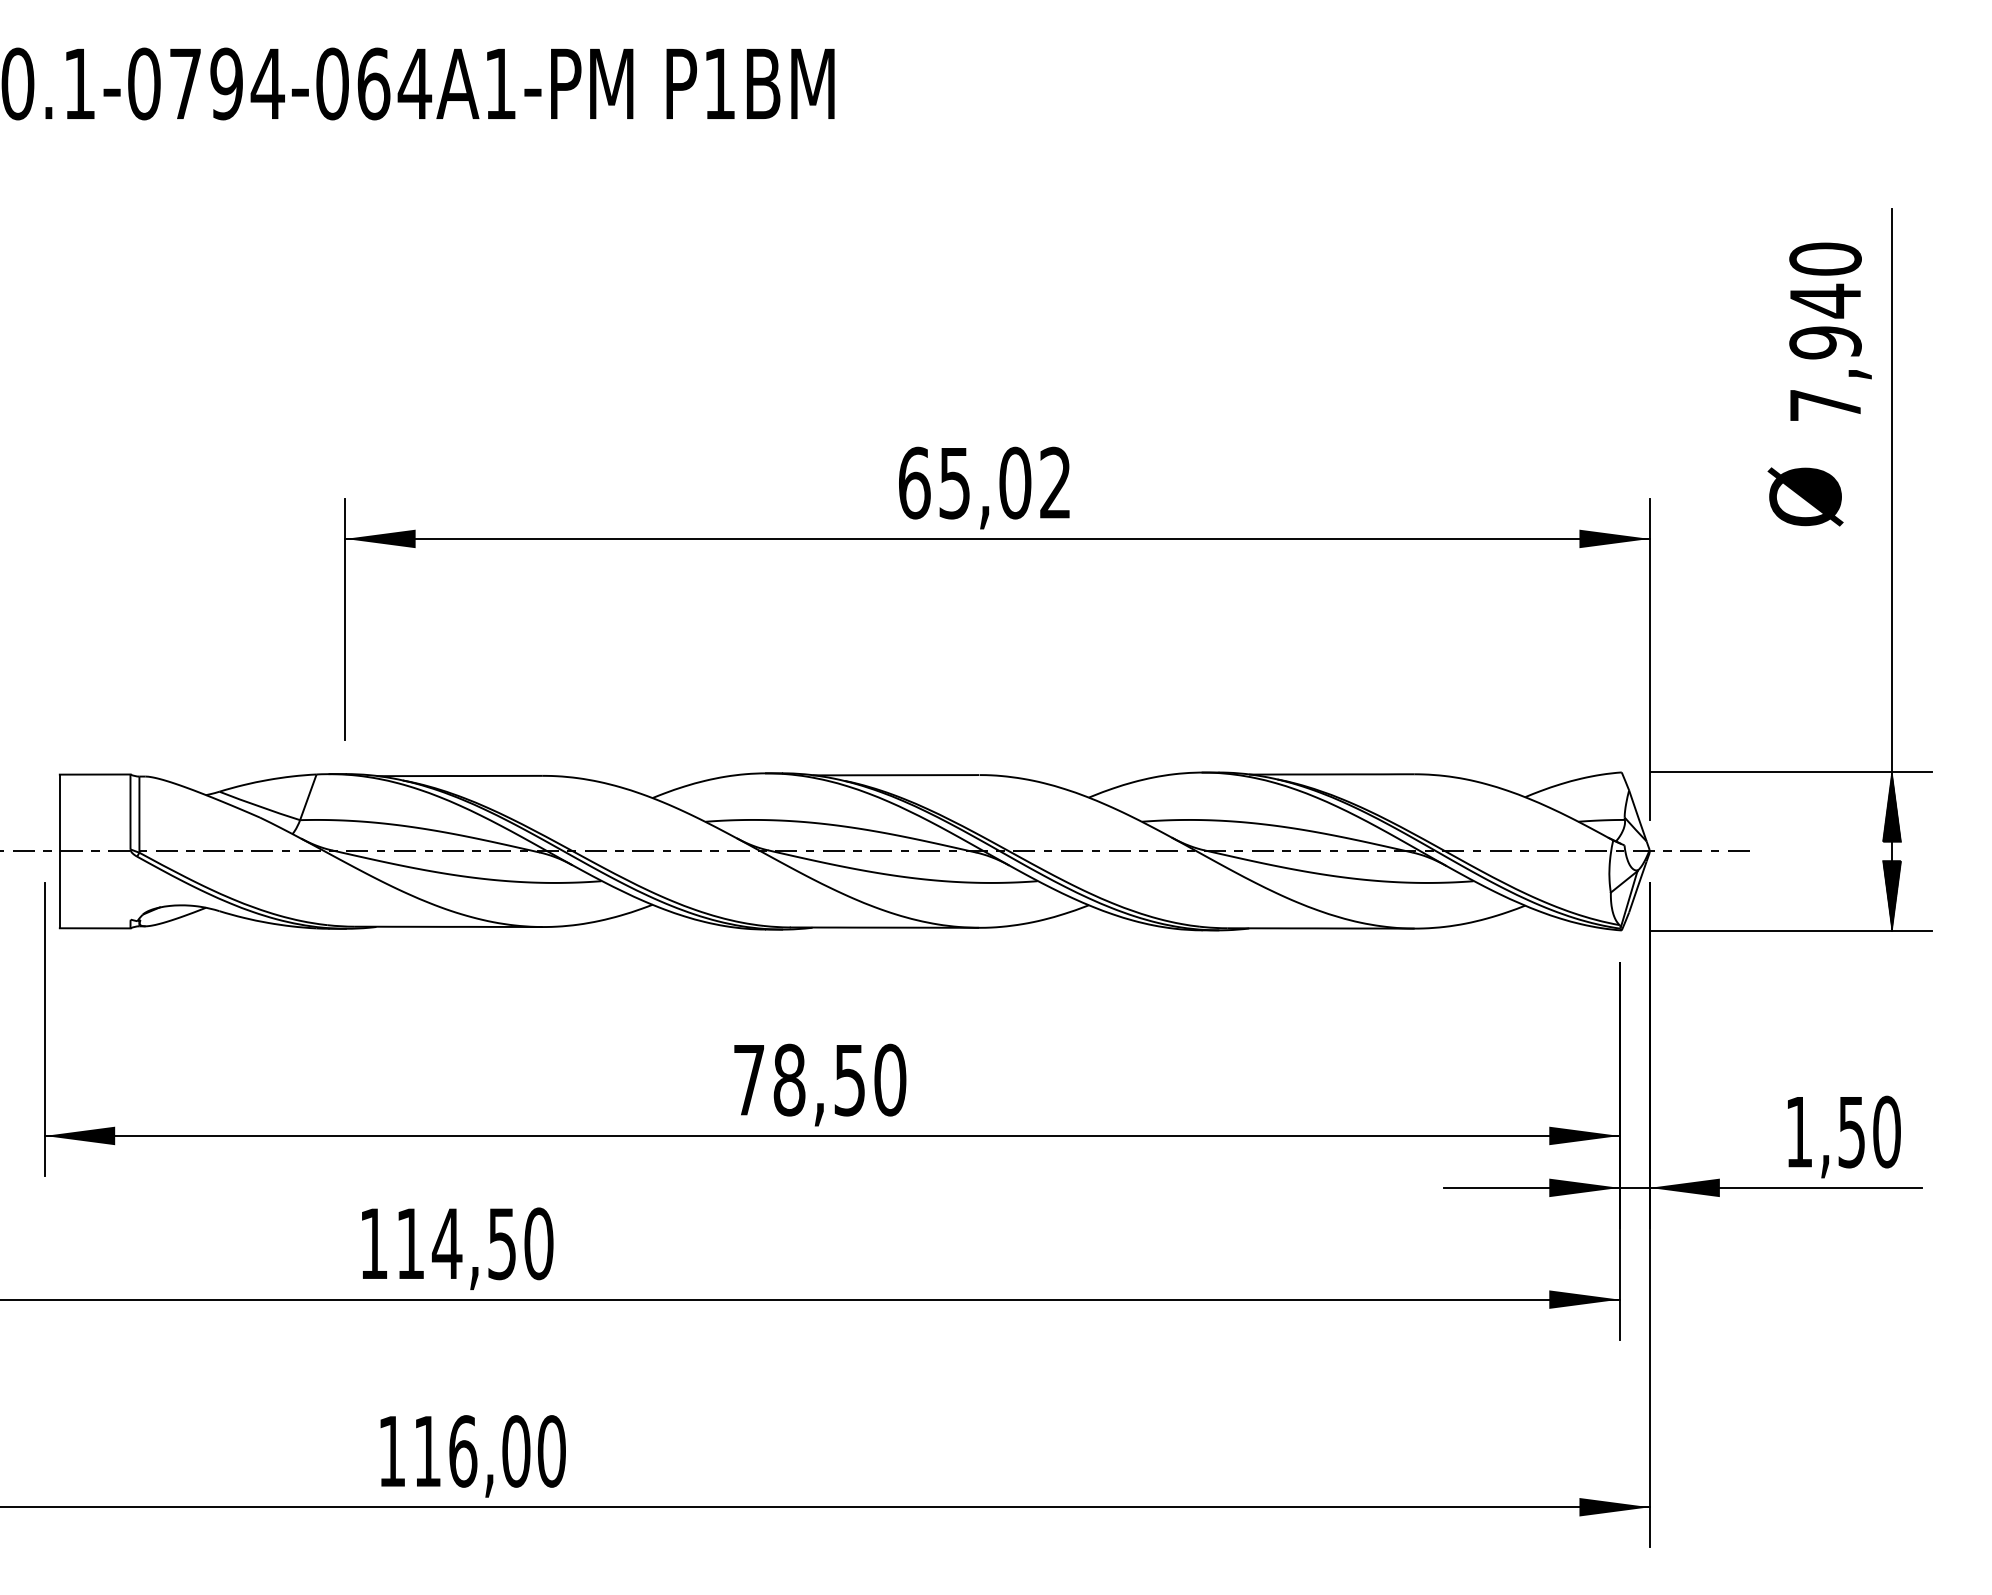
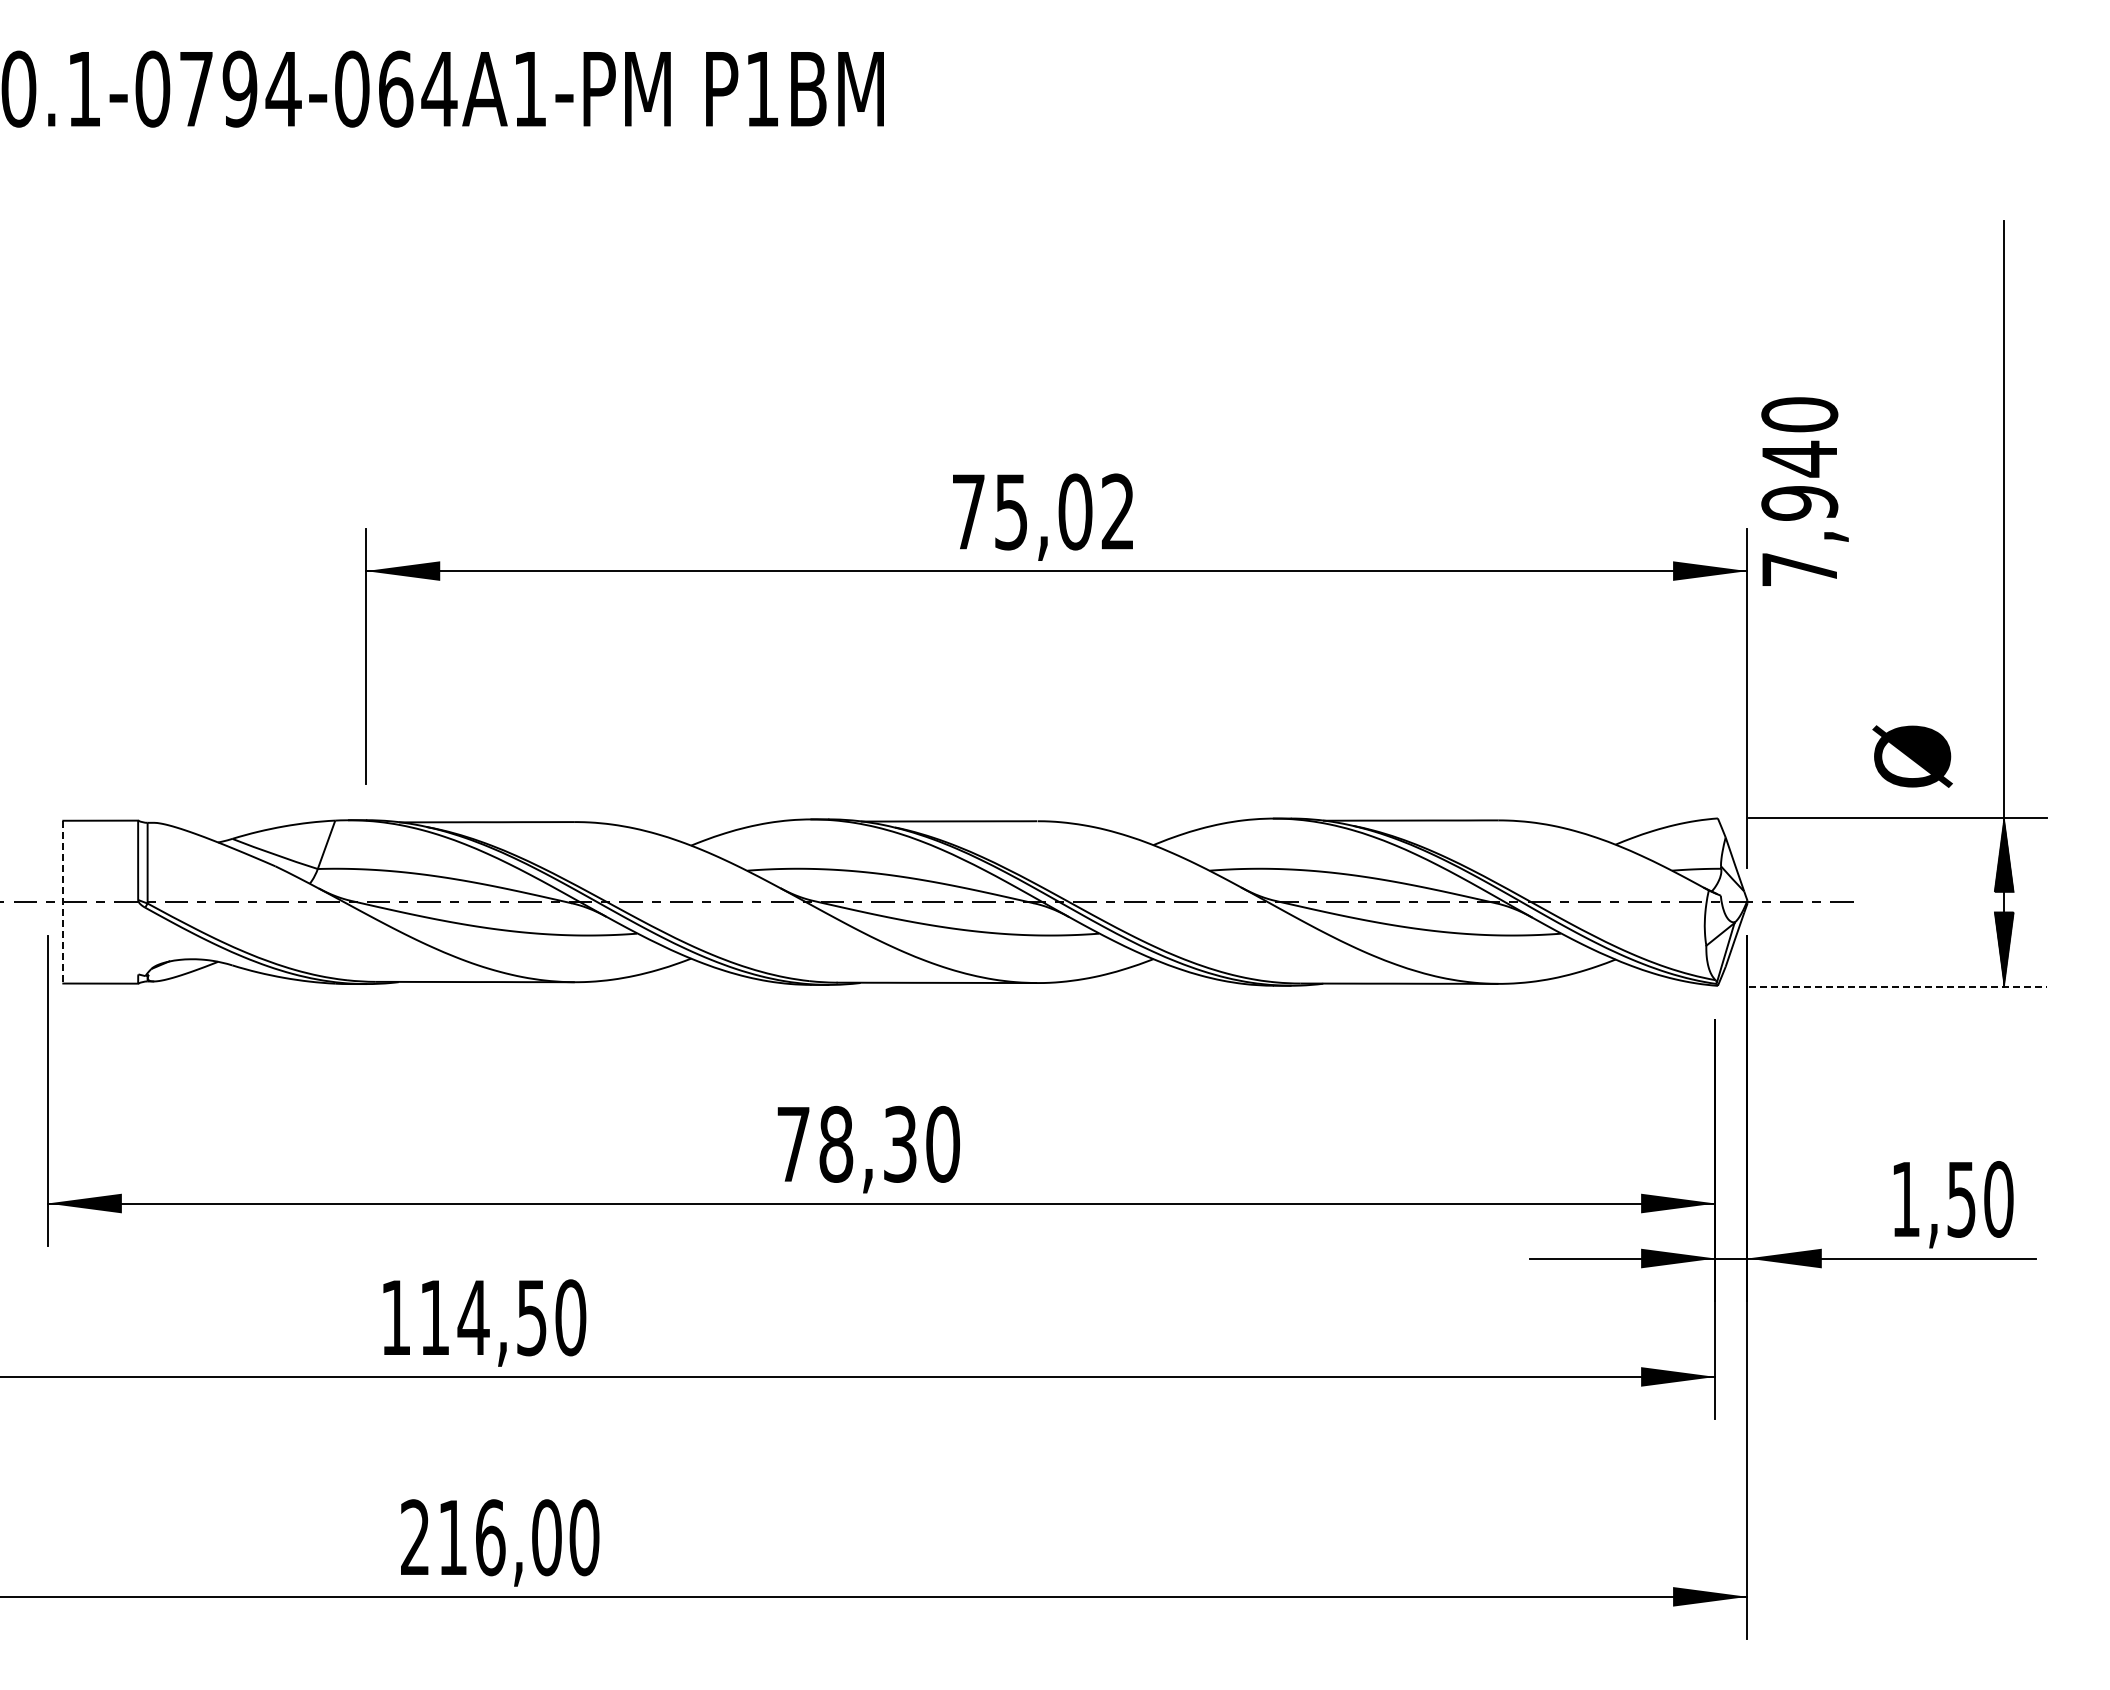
text: (1830, 331) -> (1804, 491), moved
text: (914, 482) -> (968, 511), 65,02 -> 75,02
text: (1805, 496) -> (1912, 756), moved
line: (60, 851) -> (63, 902), solid -> dashed
line: (1791, 931) -> (1897, 986), solid -> dashed
text: (850, 1079) -> (900, 1143), 78,50 -> 78,30
text: (391, 1450) -> (414, 1536), 116,00 -> 216,00

